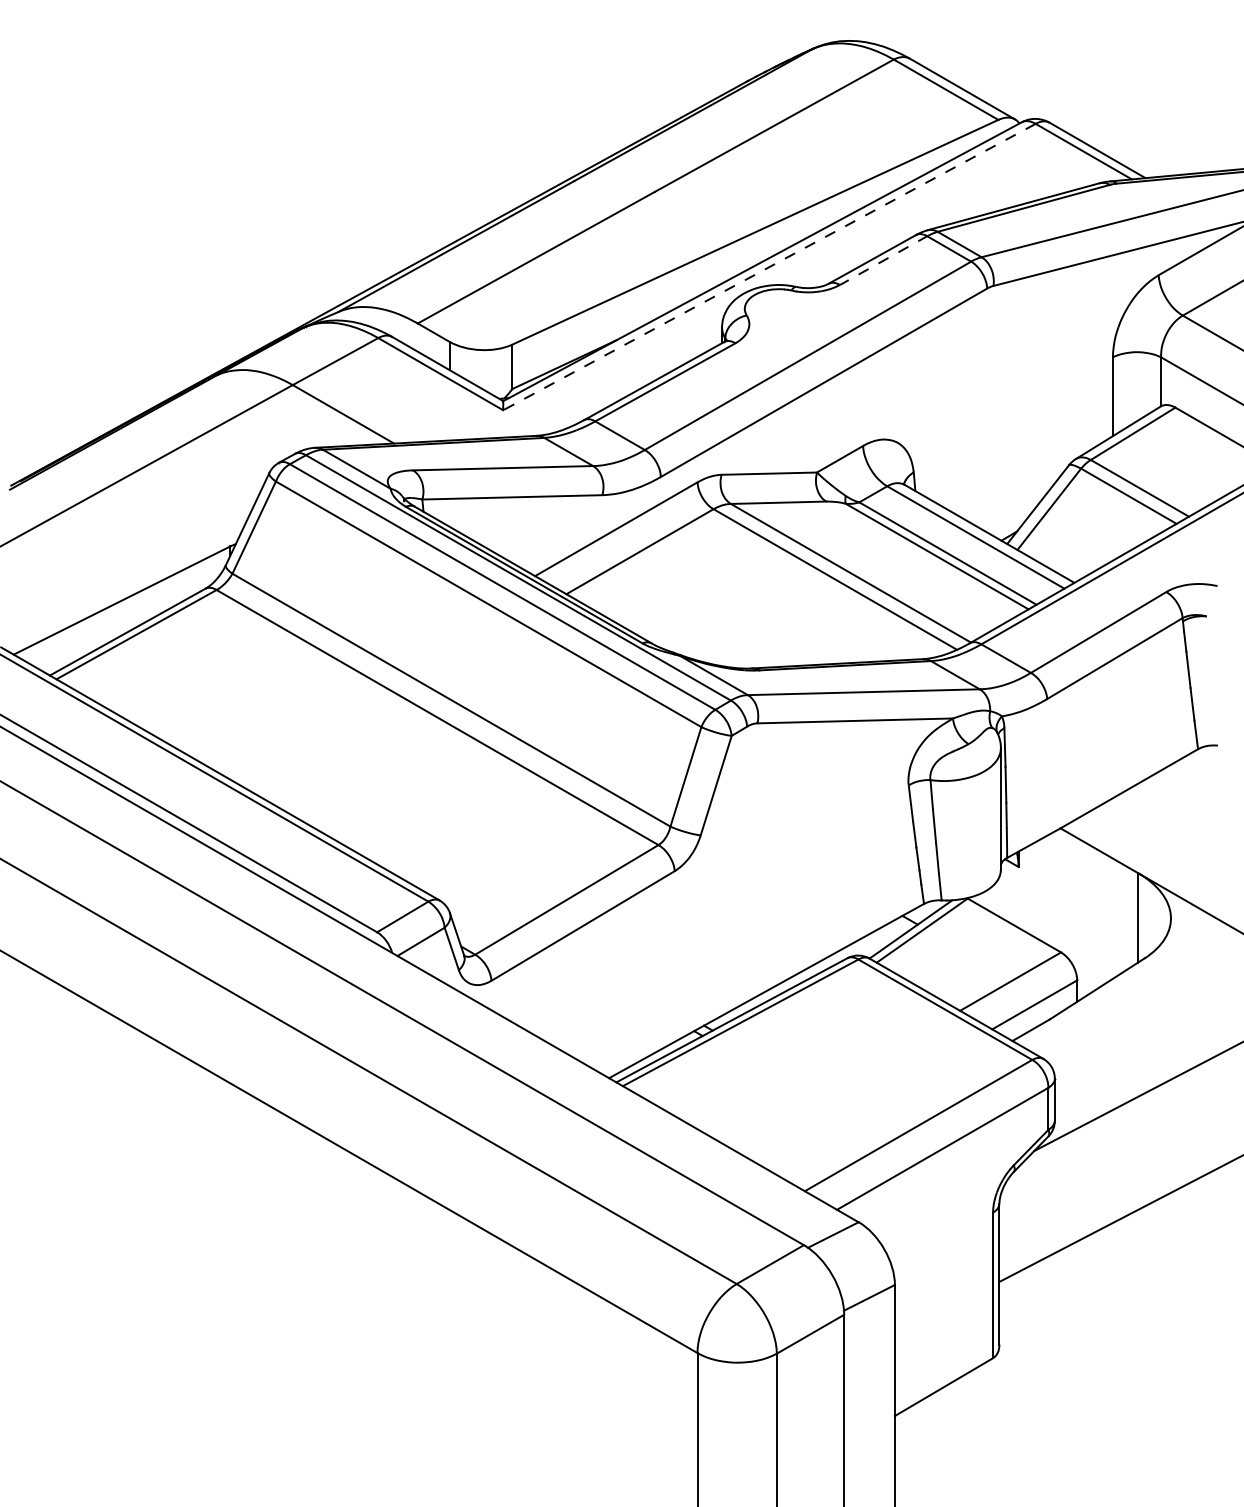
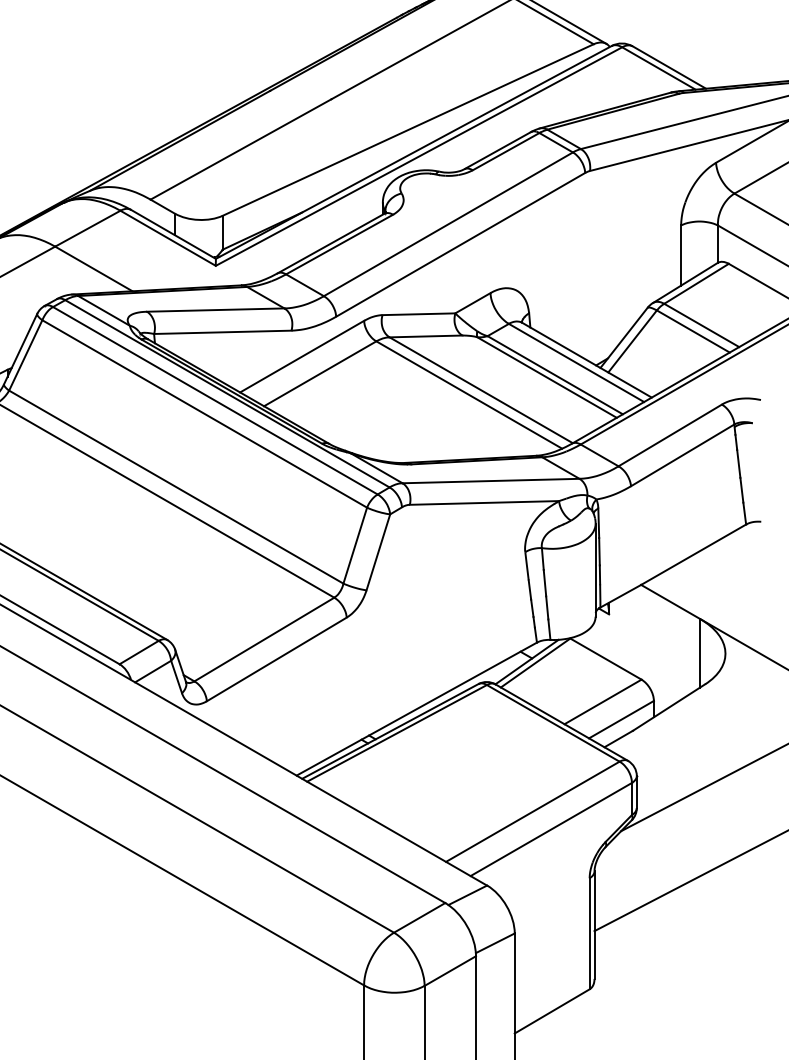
line: (884, 260) -> (506, 151), dashed -> solid
line: (769, 267) -> (419, 156), dashed -> solid

